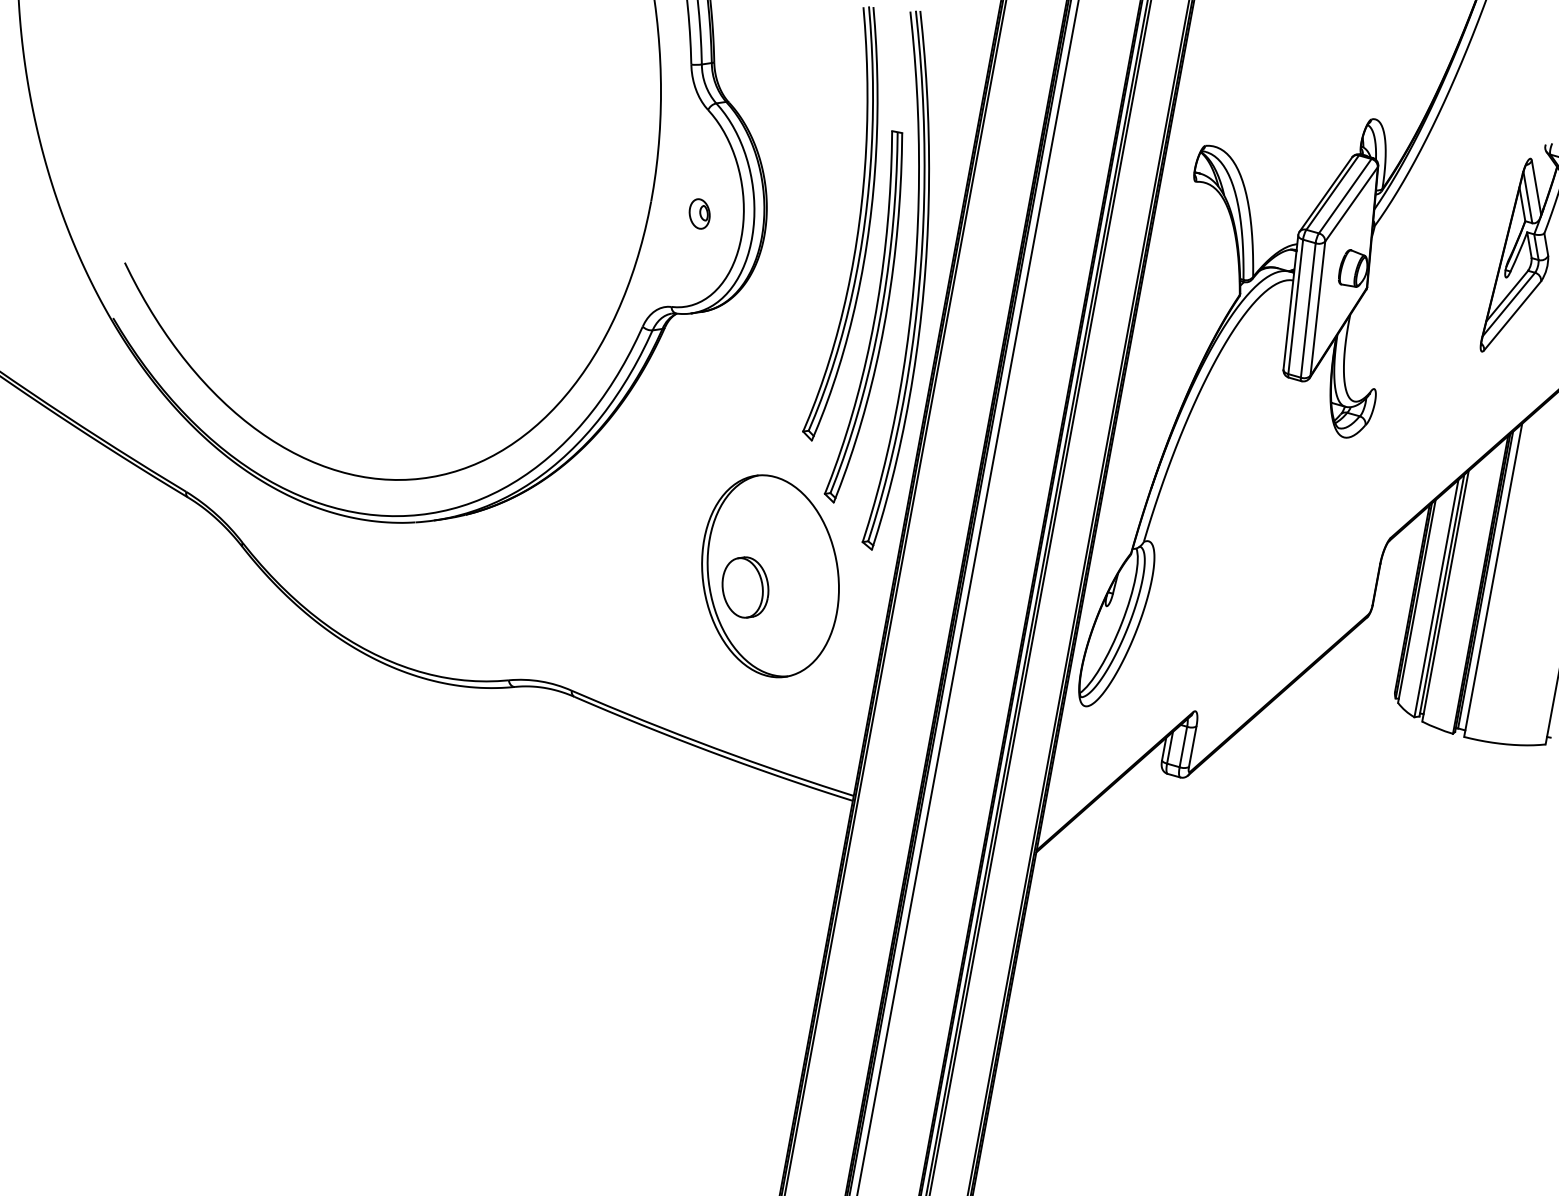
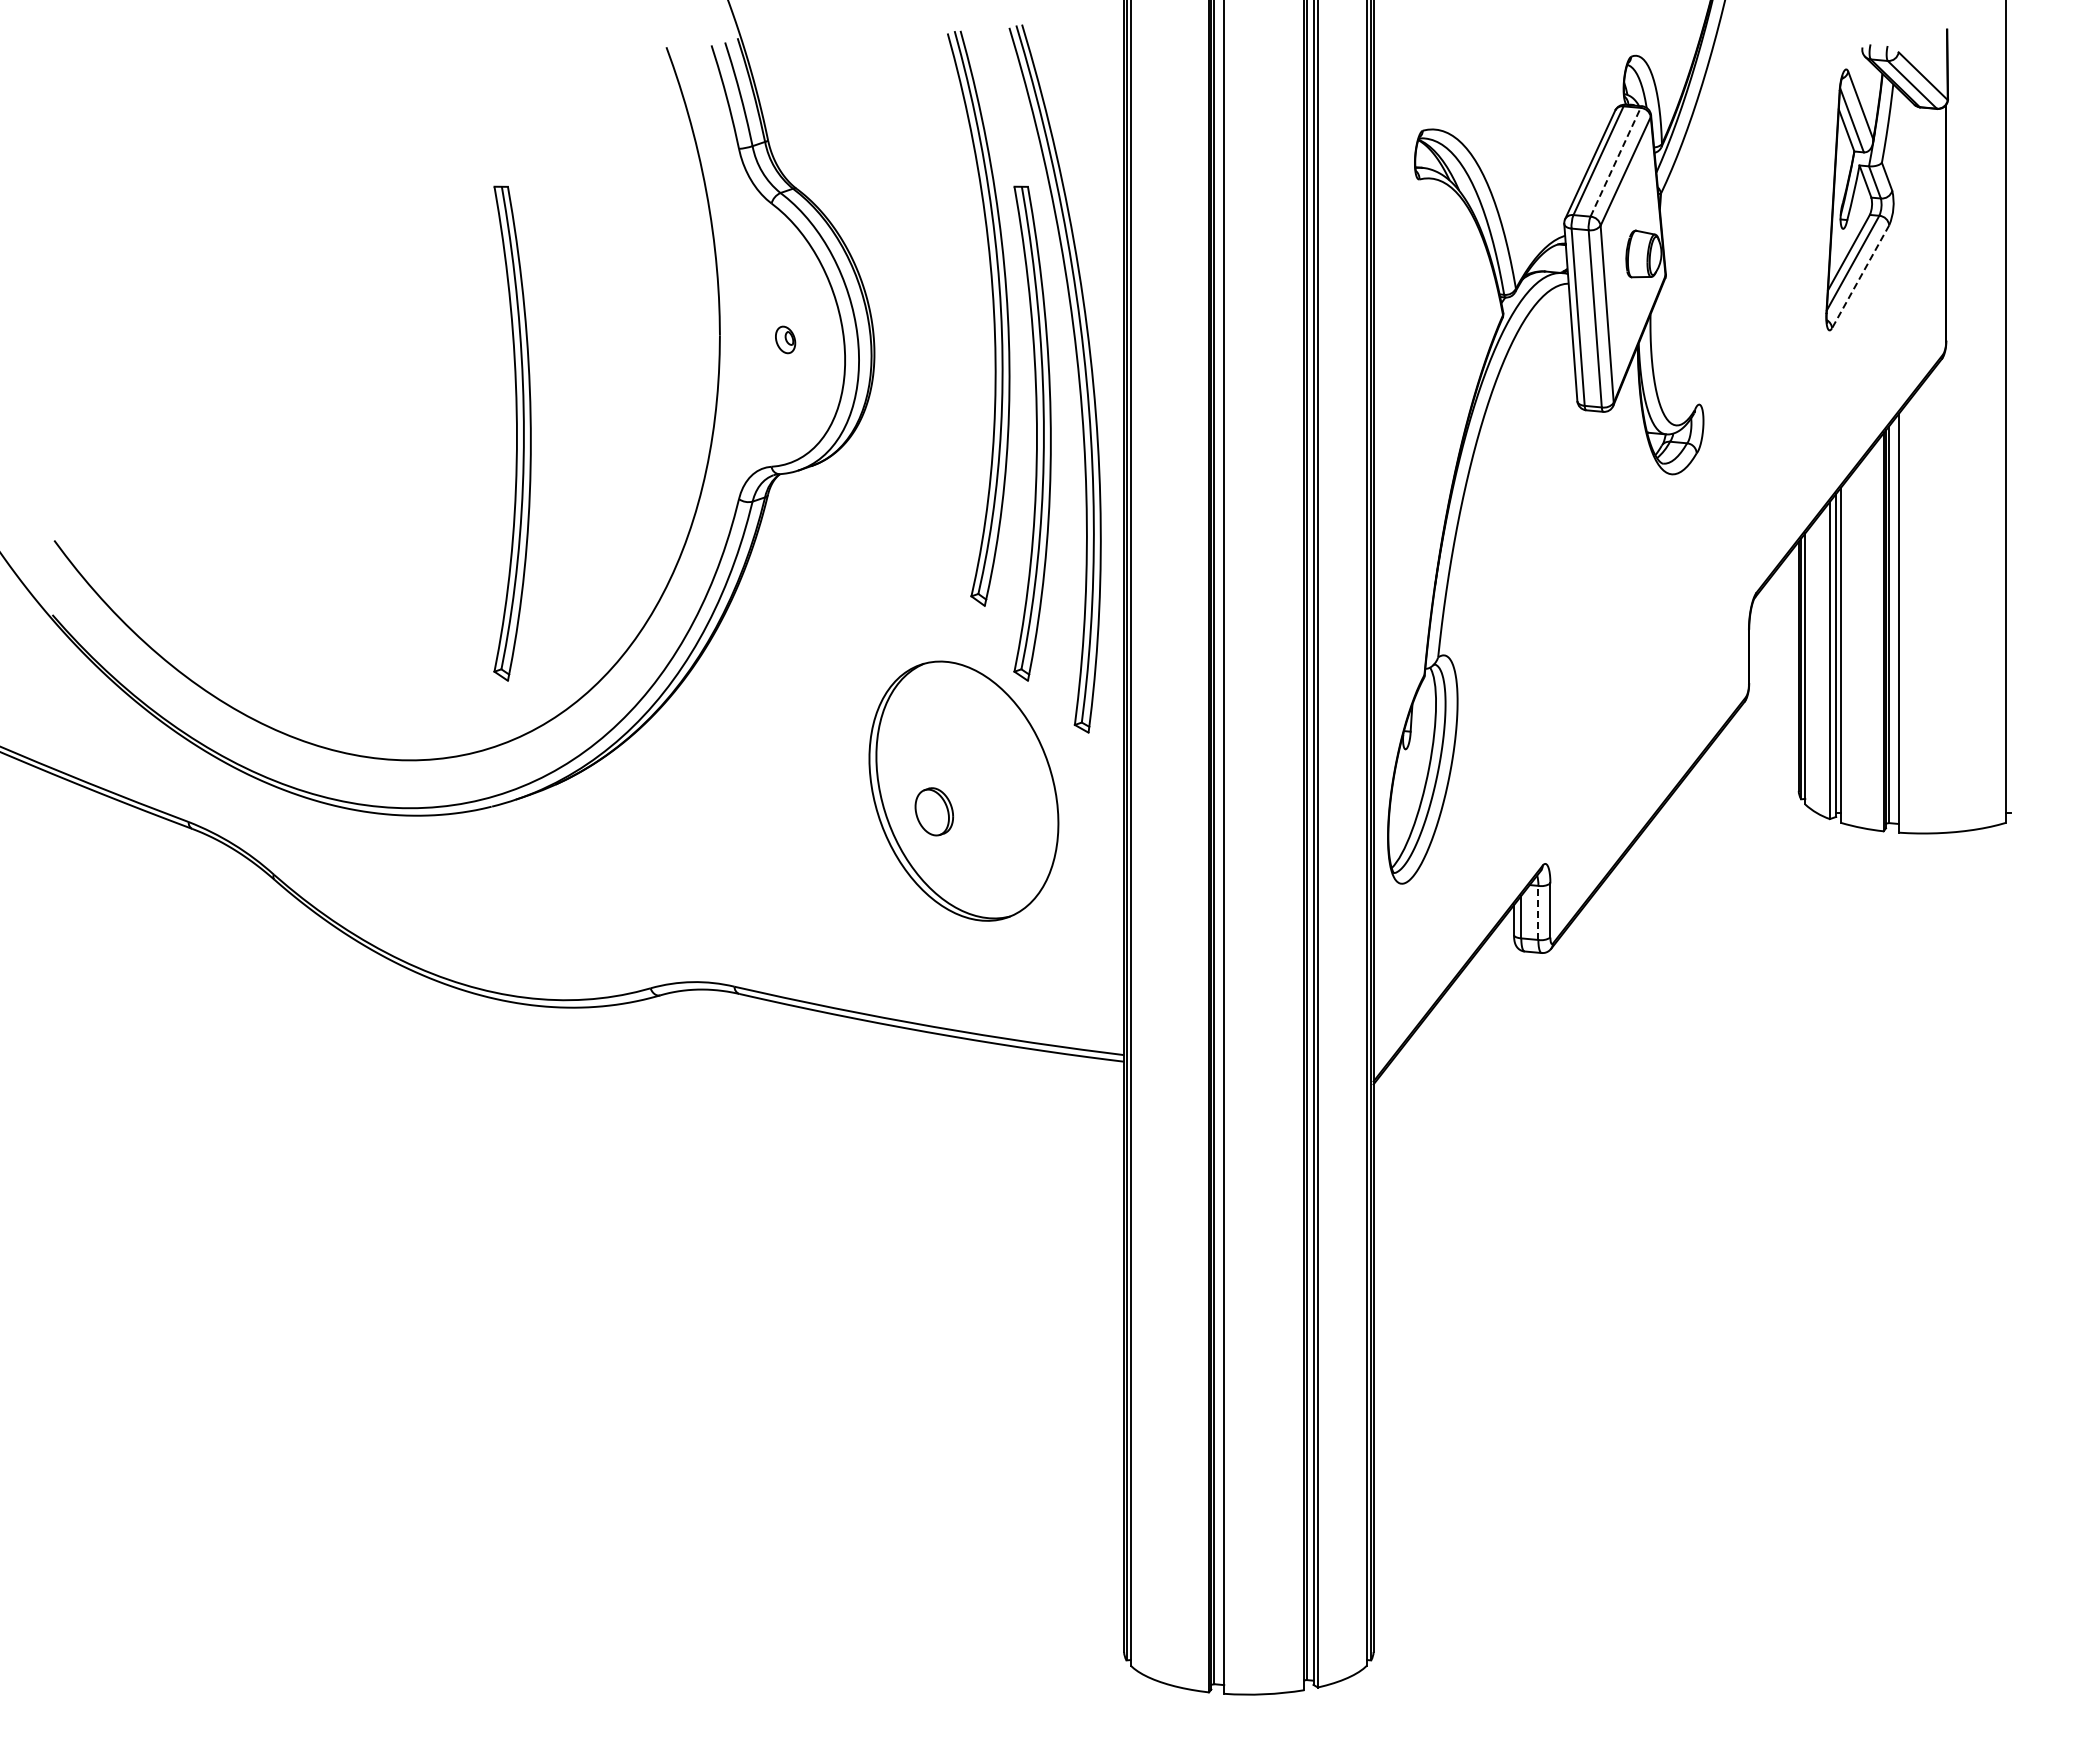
line: (1345, 196) -> (1615, 162), solid -> dashed
part: (699, 213) -> (785, 339), size x0.7
part: (482, 246) -> (512, 433), added
line: (1512, 315) -> (1860, 276), solid -> dashed
part: (745, 587) -> (934, 811), size x0.6
line: (1183, 746) -> (1538, 912), solid -> dashed

